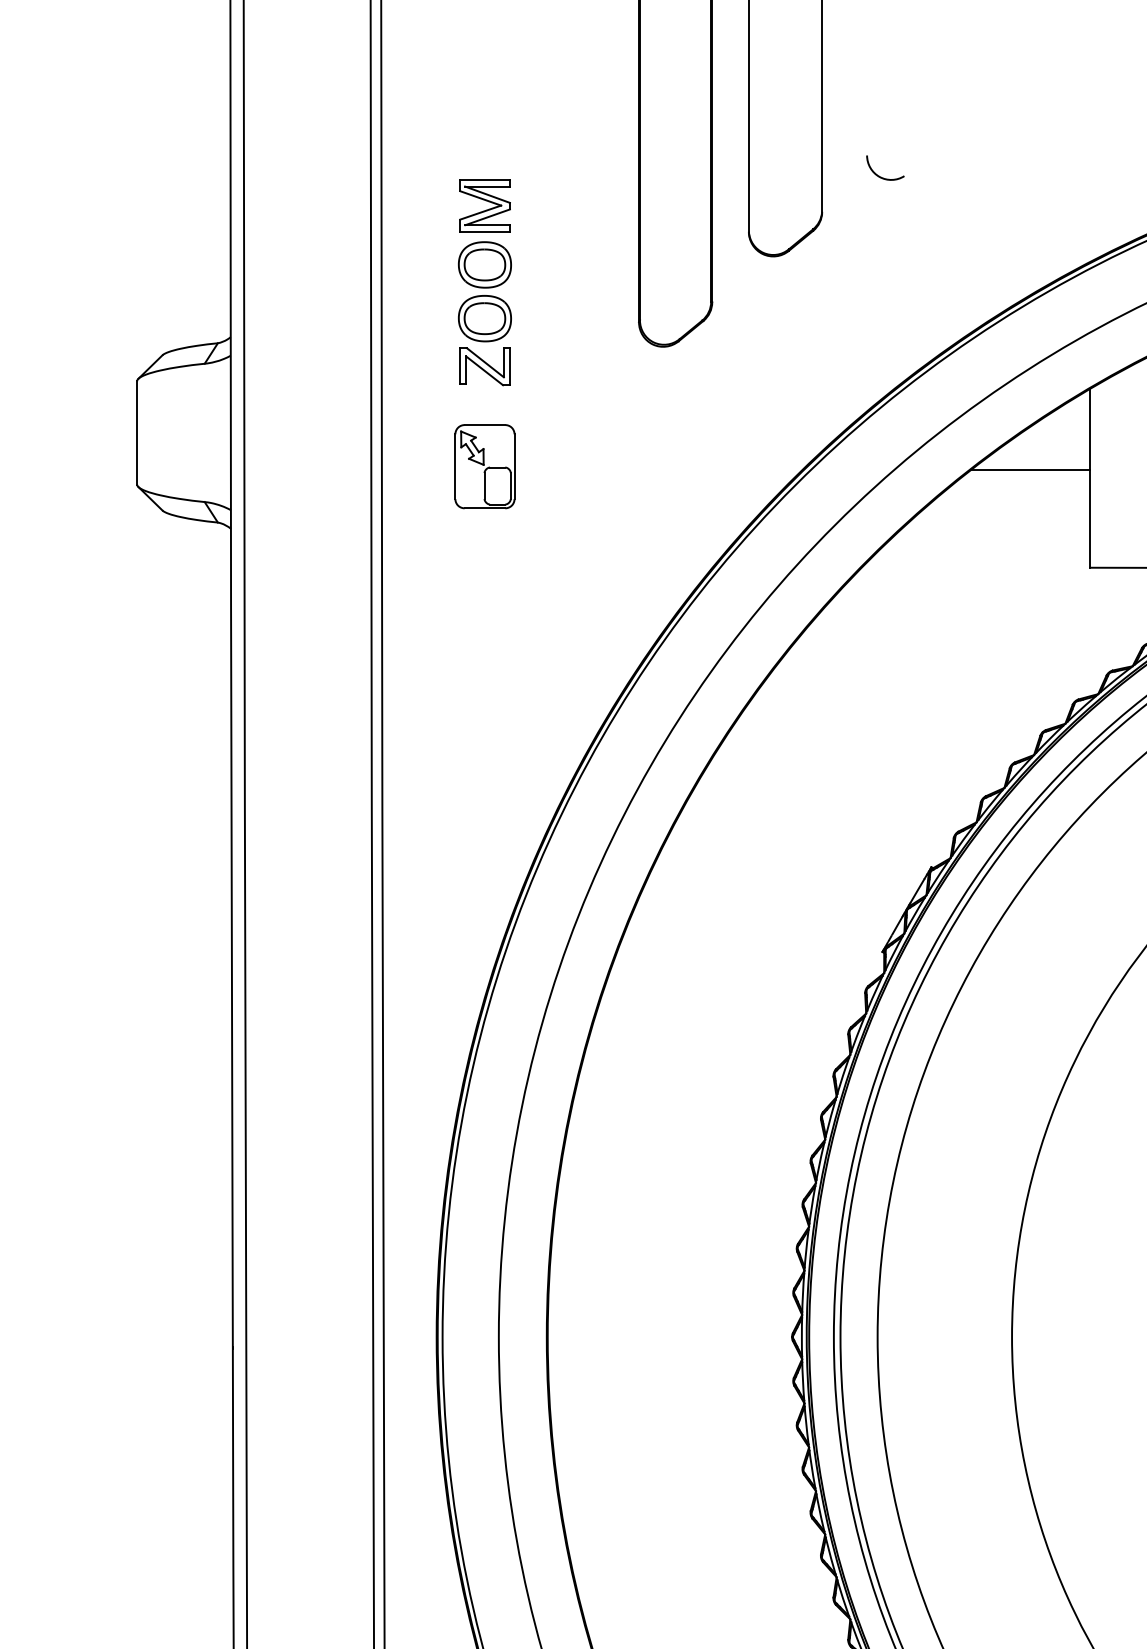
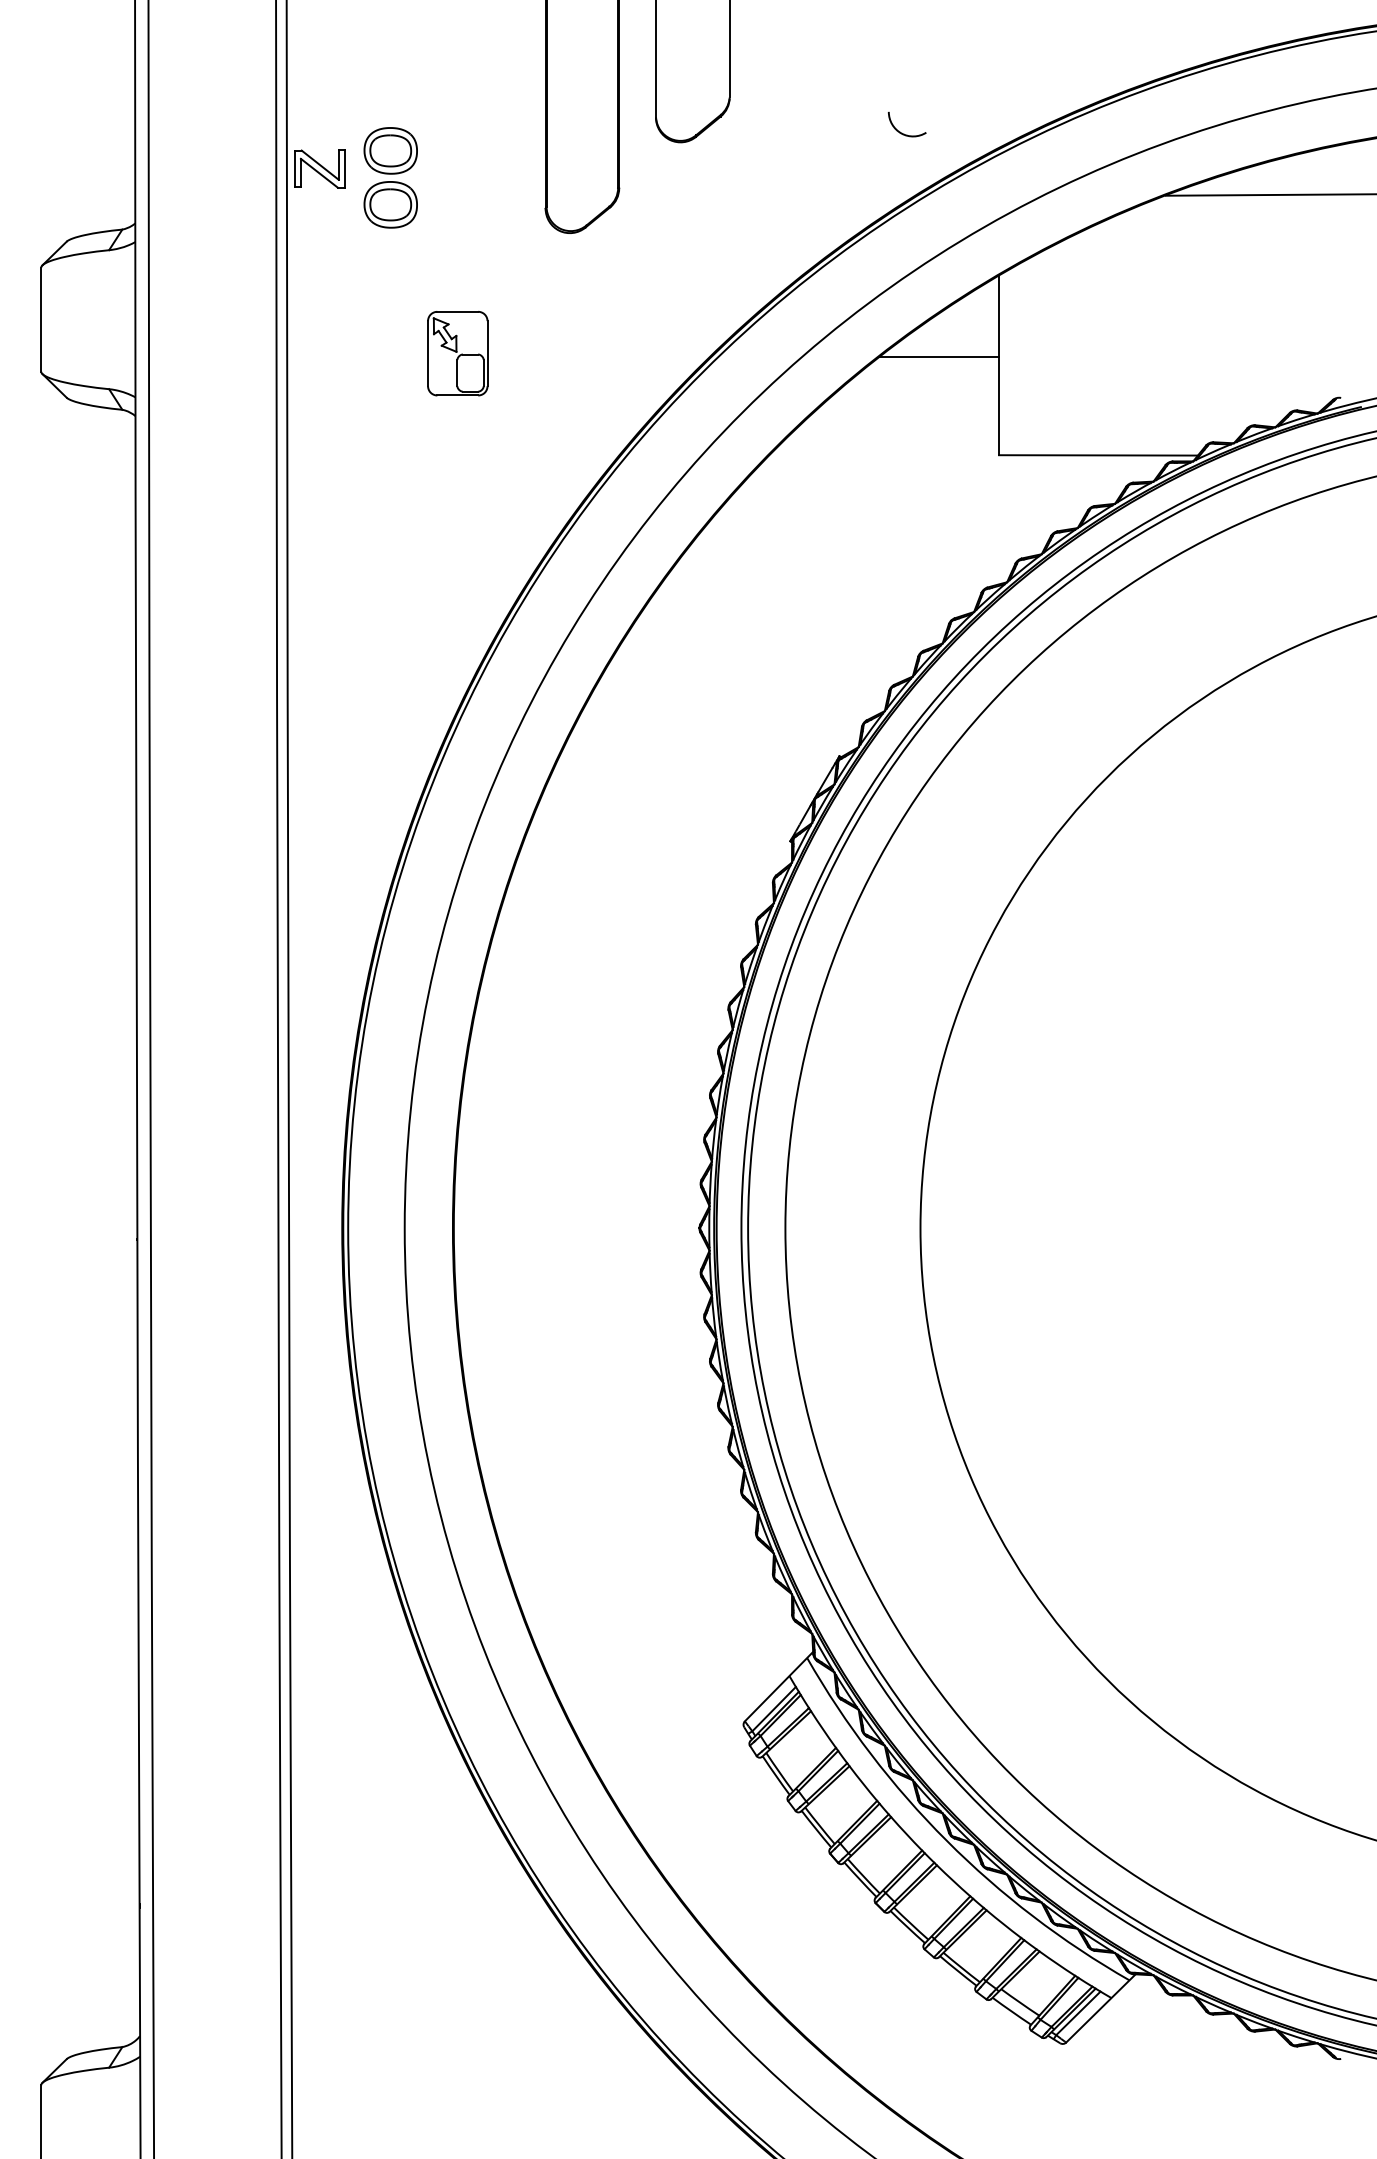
curve: (878, 175) -> (900, 131), moved
part: (484, 205) -> (390, 91), removed
part: (484, 366) -> (319, 168), moved
part: (484, 466) -> (457, 353), moved

